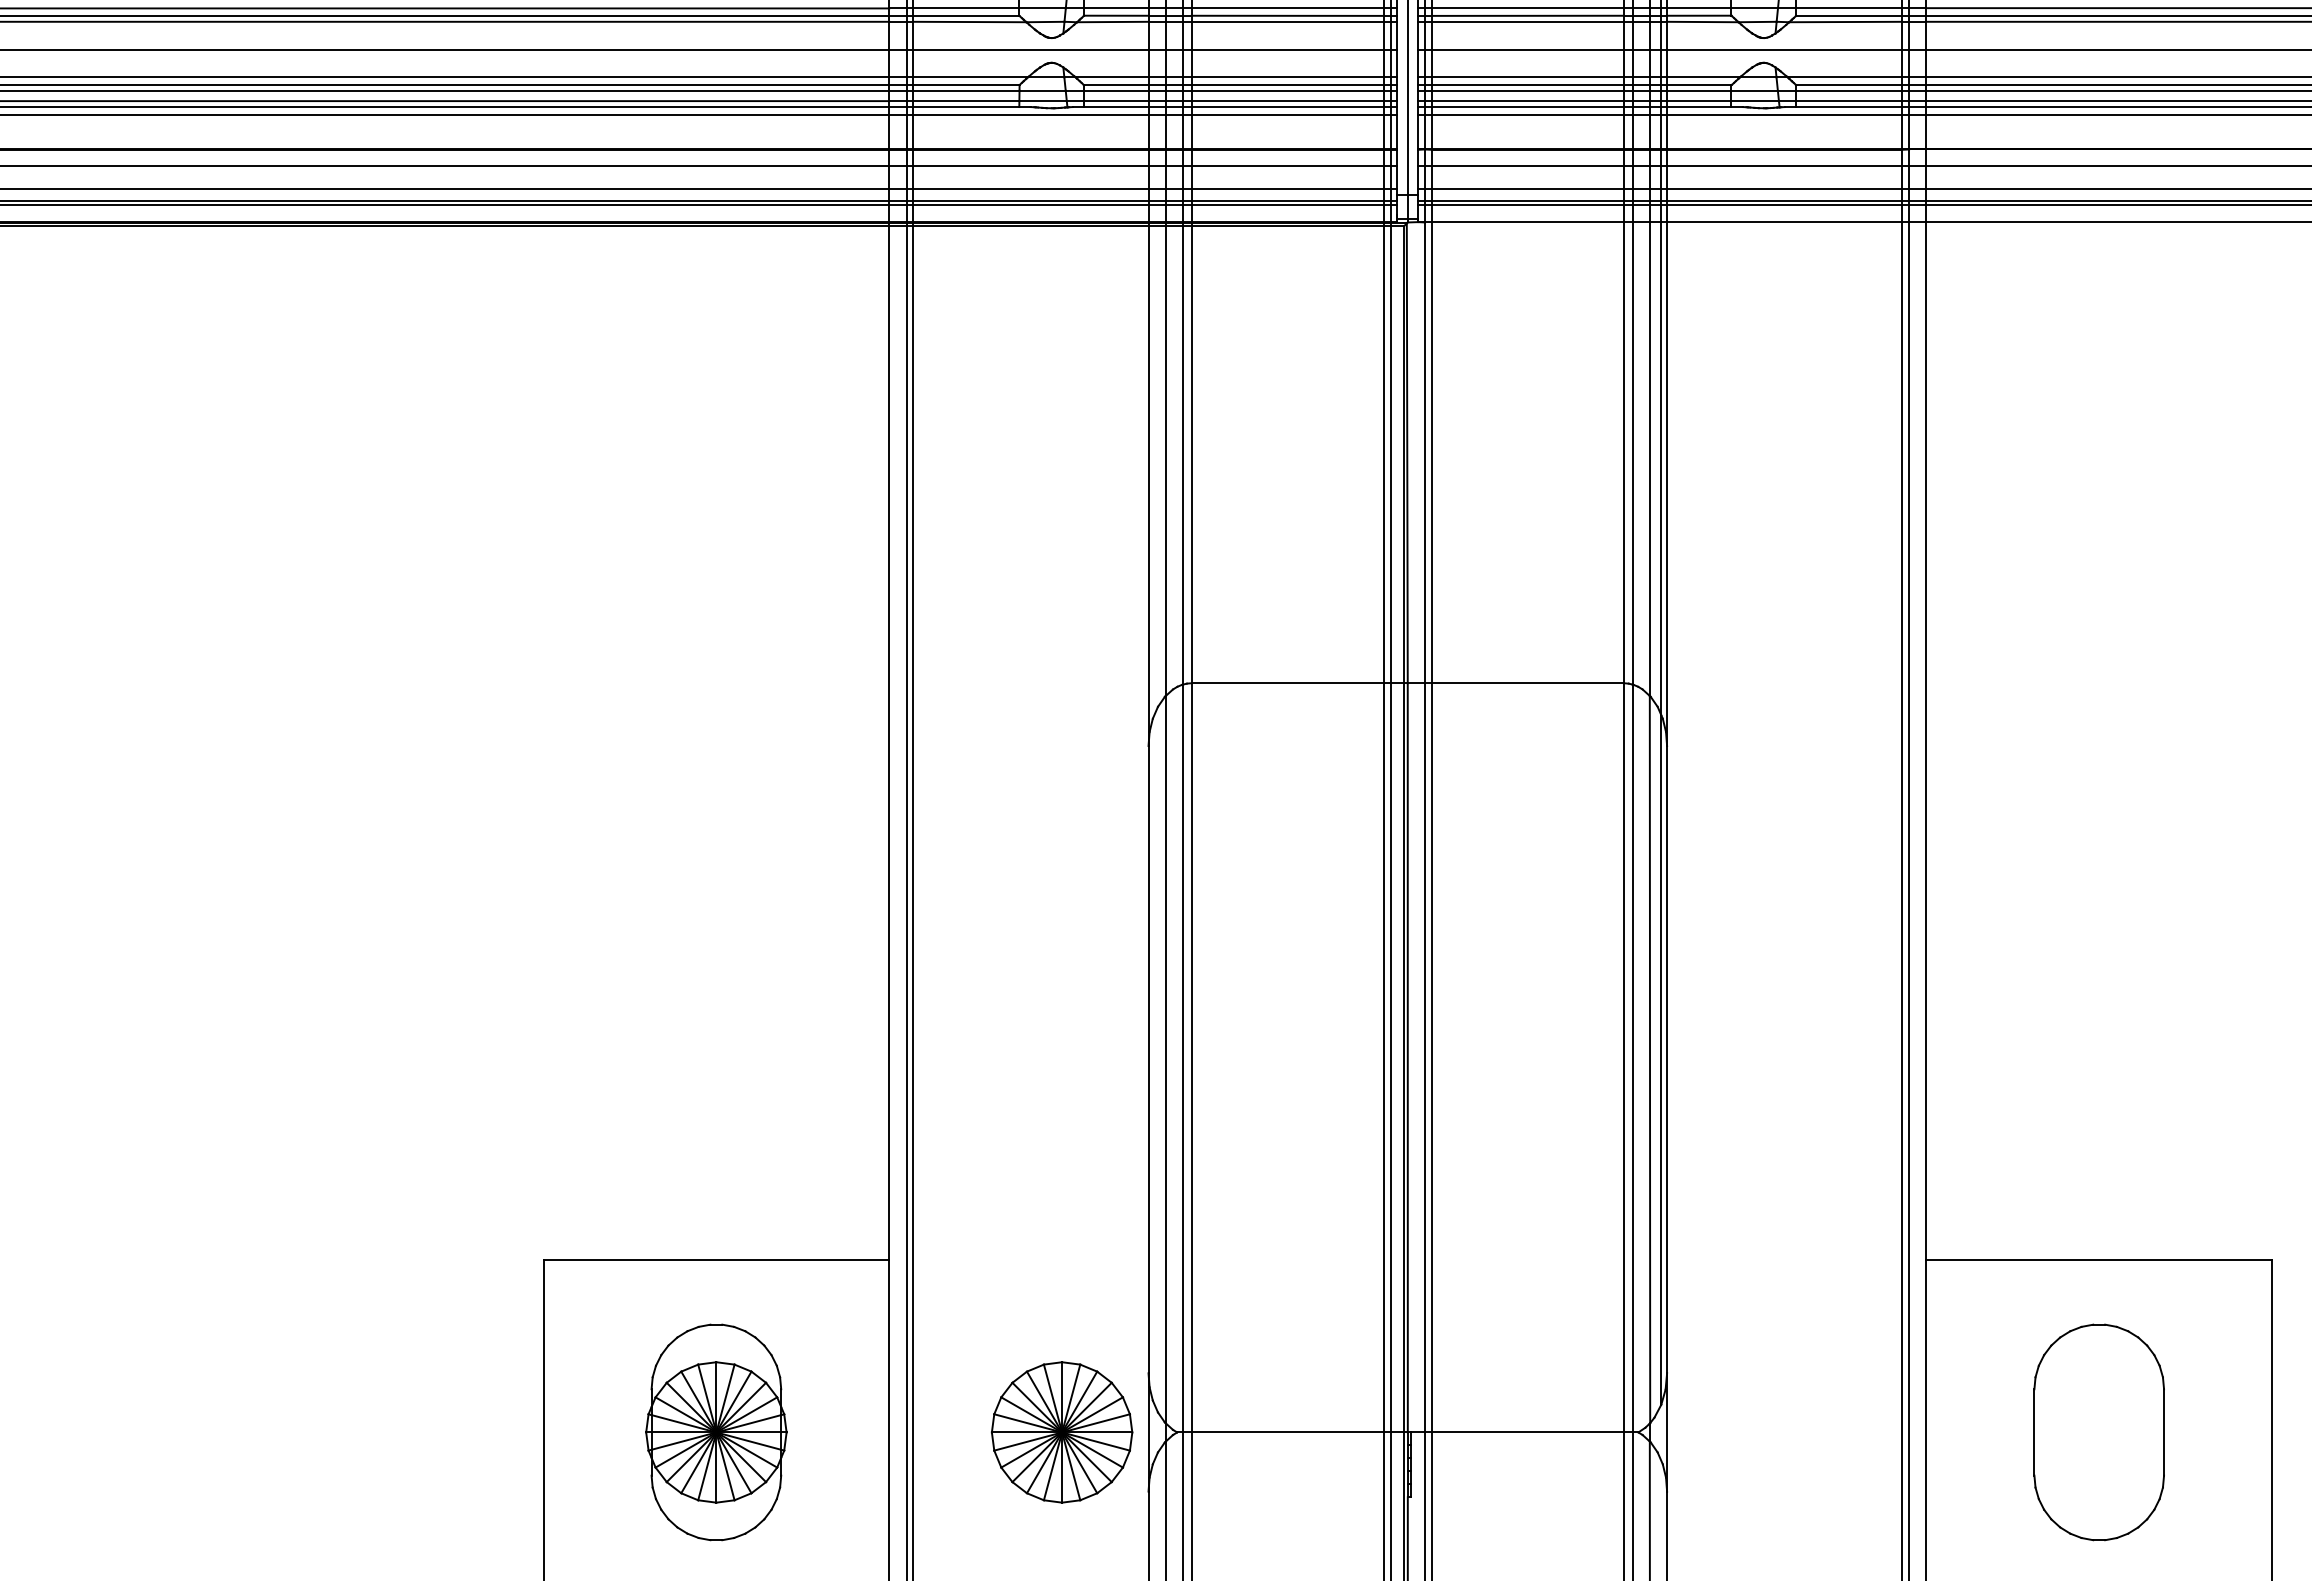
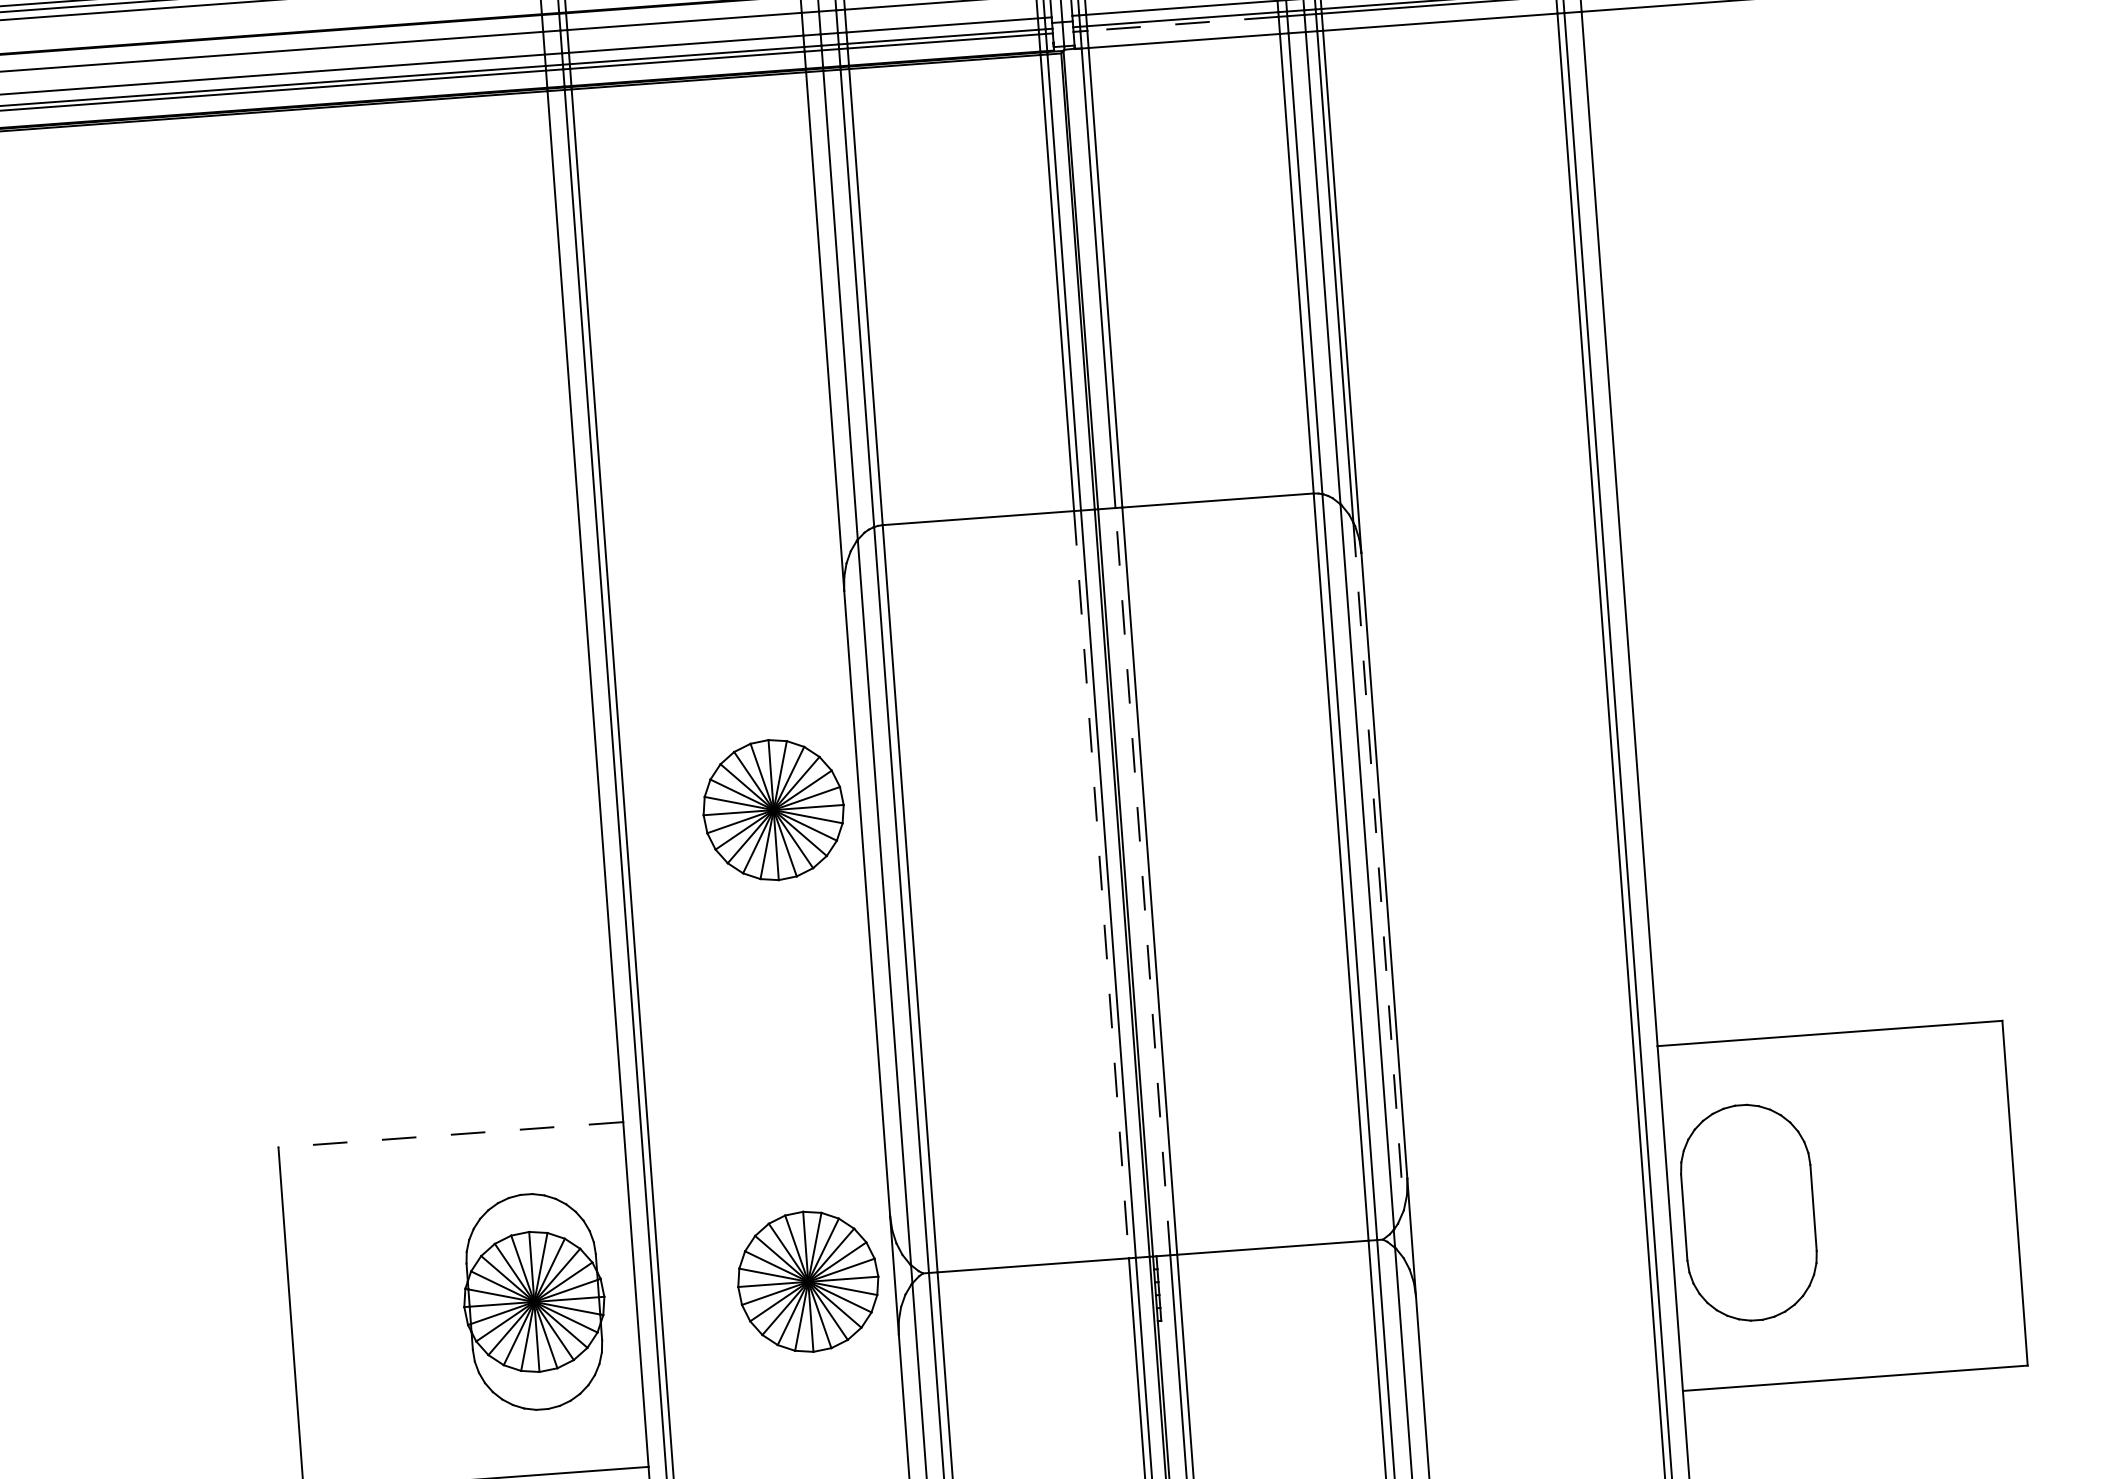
line: (1527, 205) -> (1182, 24), solid -> dashed
part: (1061, 959) -> (773, 810), added
line: (1383, 1057) -> (1101, 884), solid -> dashed
line: (1425, 1057) -> (1143, 881), solid -> dashed
line: (1661, 1060) -> (1378, 866), solid -> dashed
line: (716, 1259) -> (450, 1134), solid -> dashed
part: (716, 1432) -> (534, 1302), moved
part: (2098, 1432) -> (1748, 1212), moved

